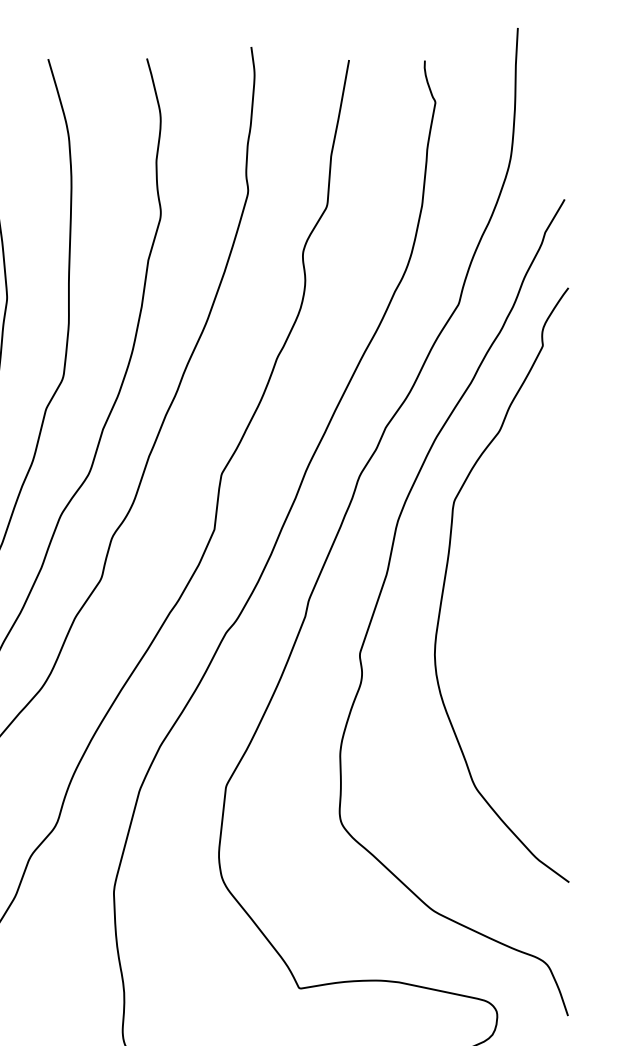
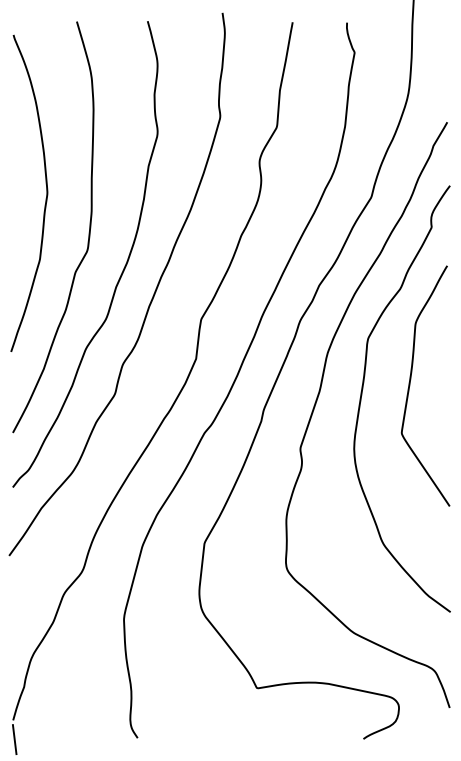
curve: (513, 566) -> (410, 385), added

